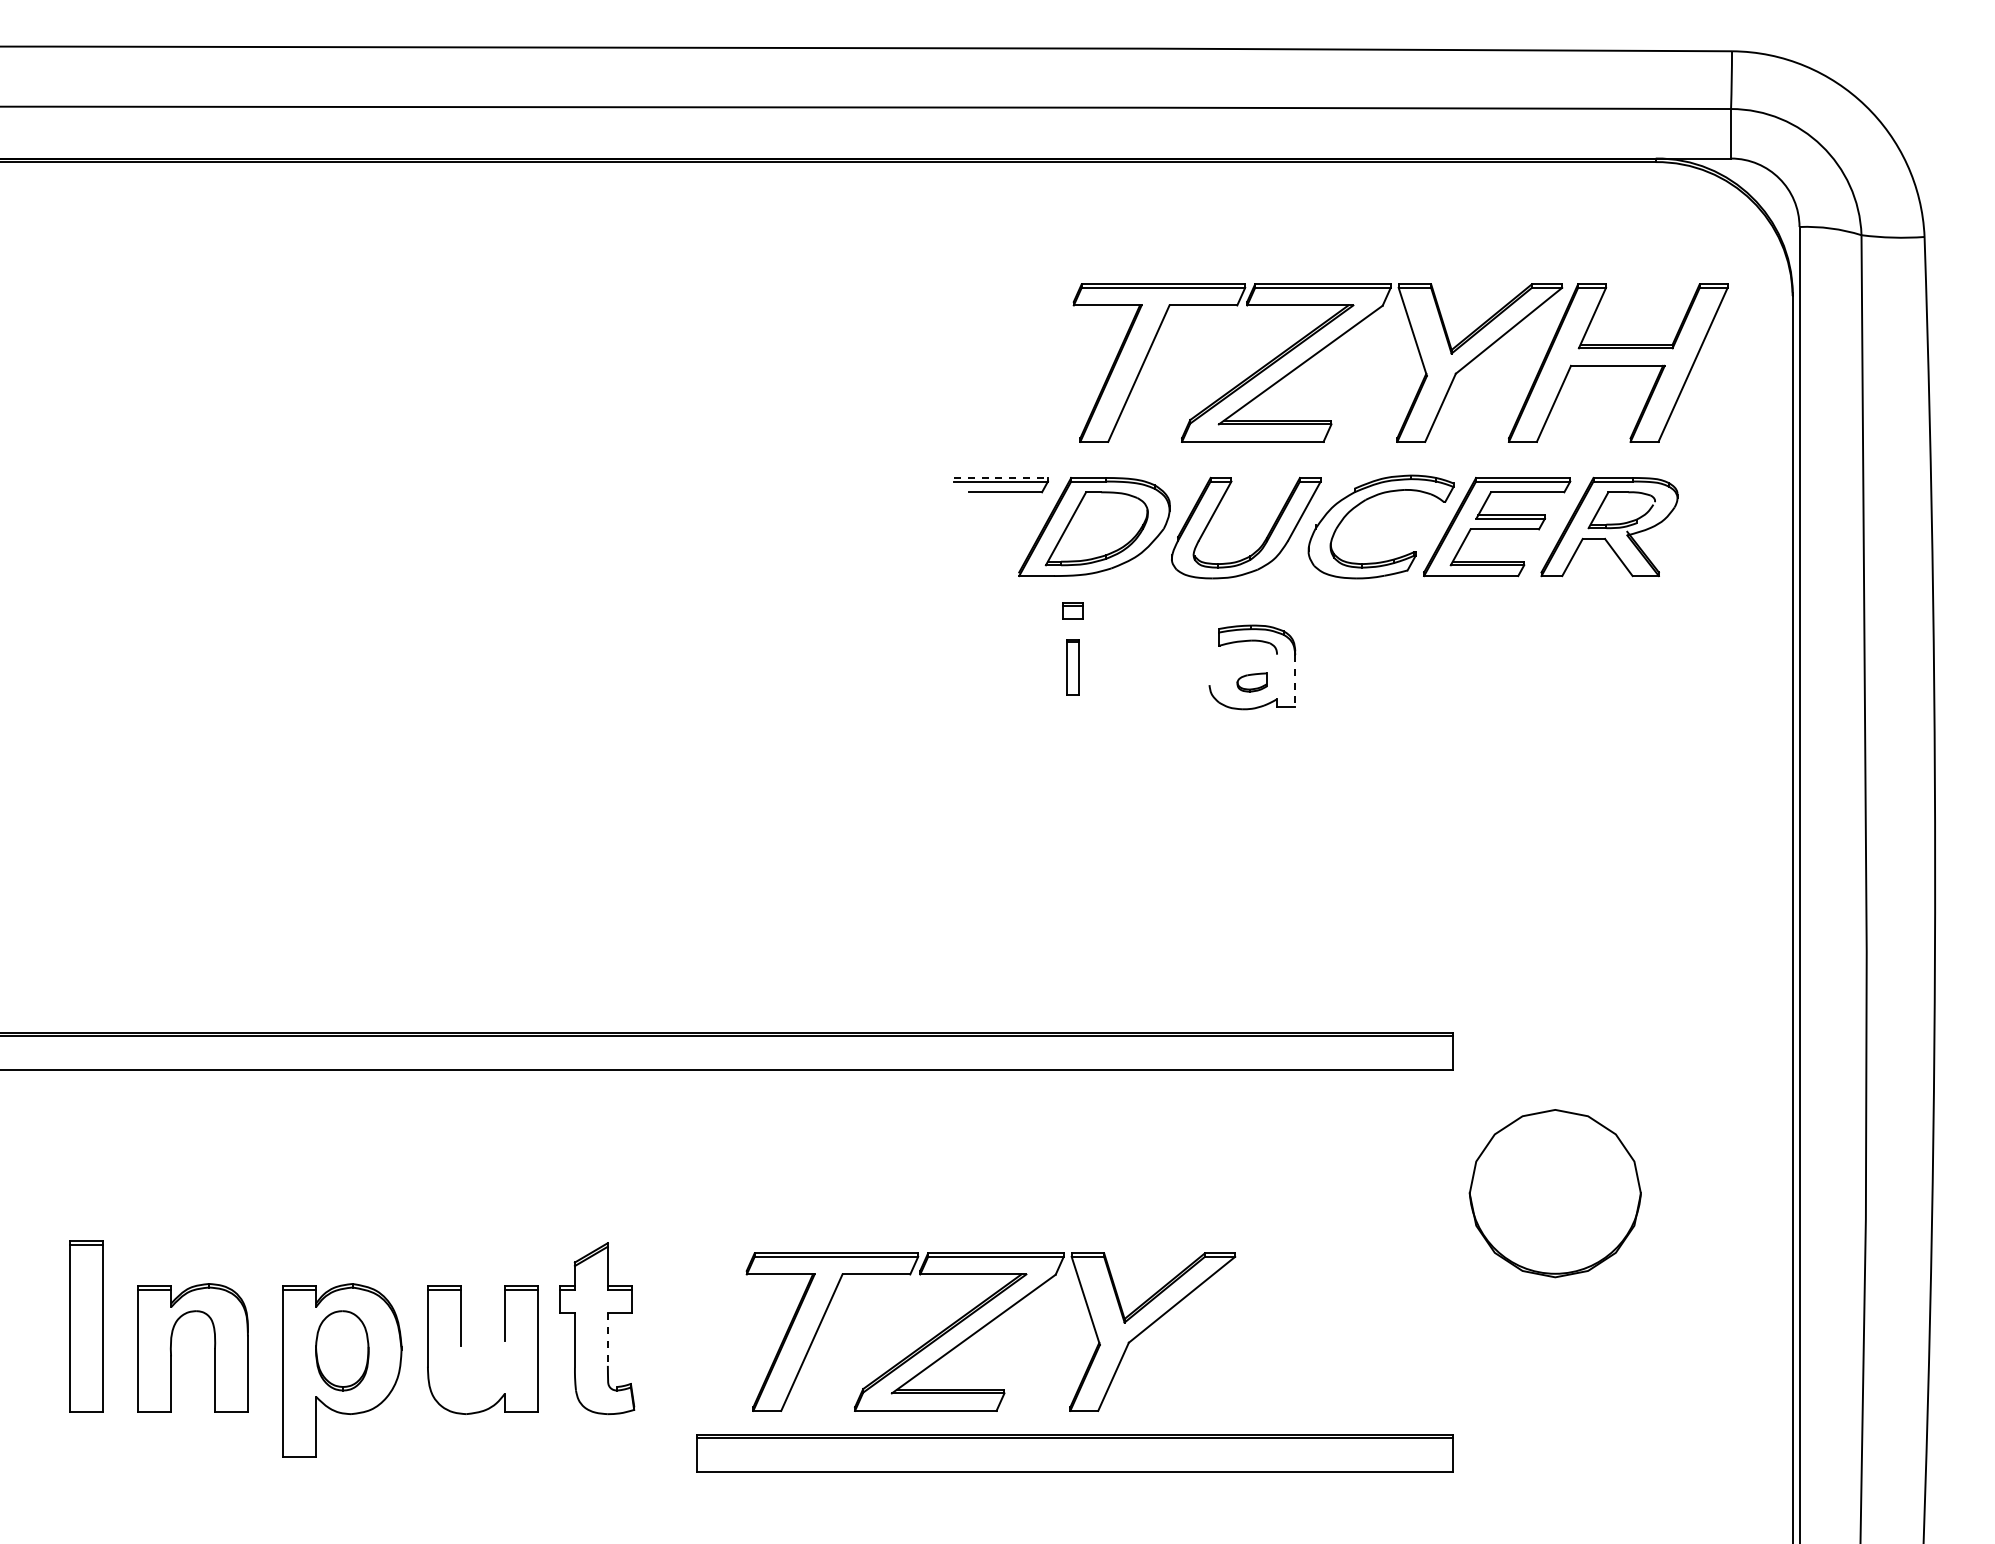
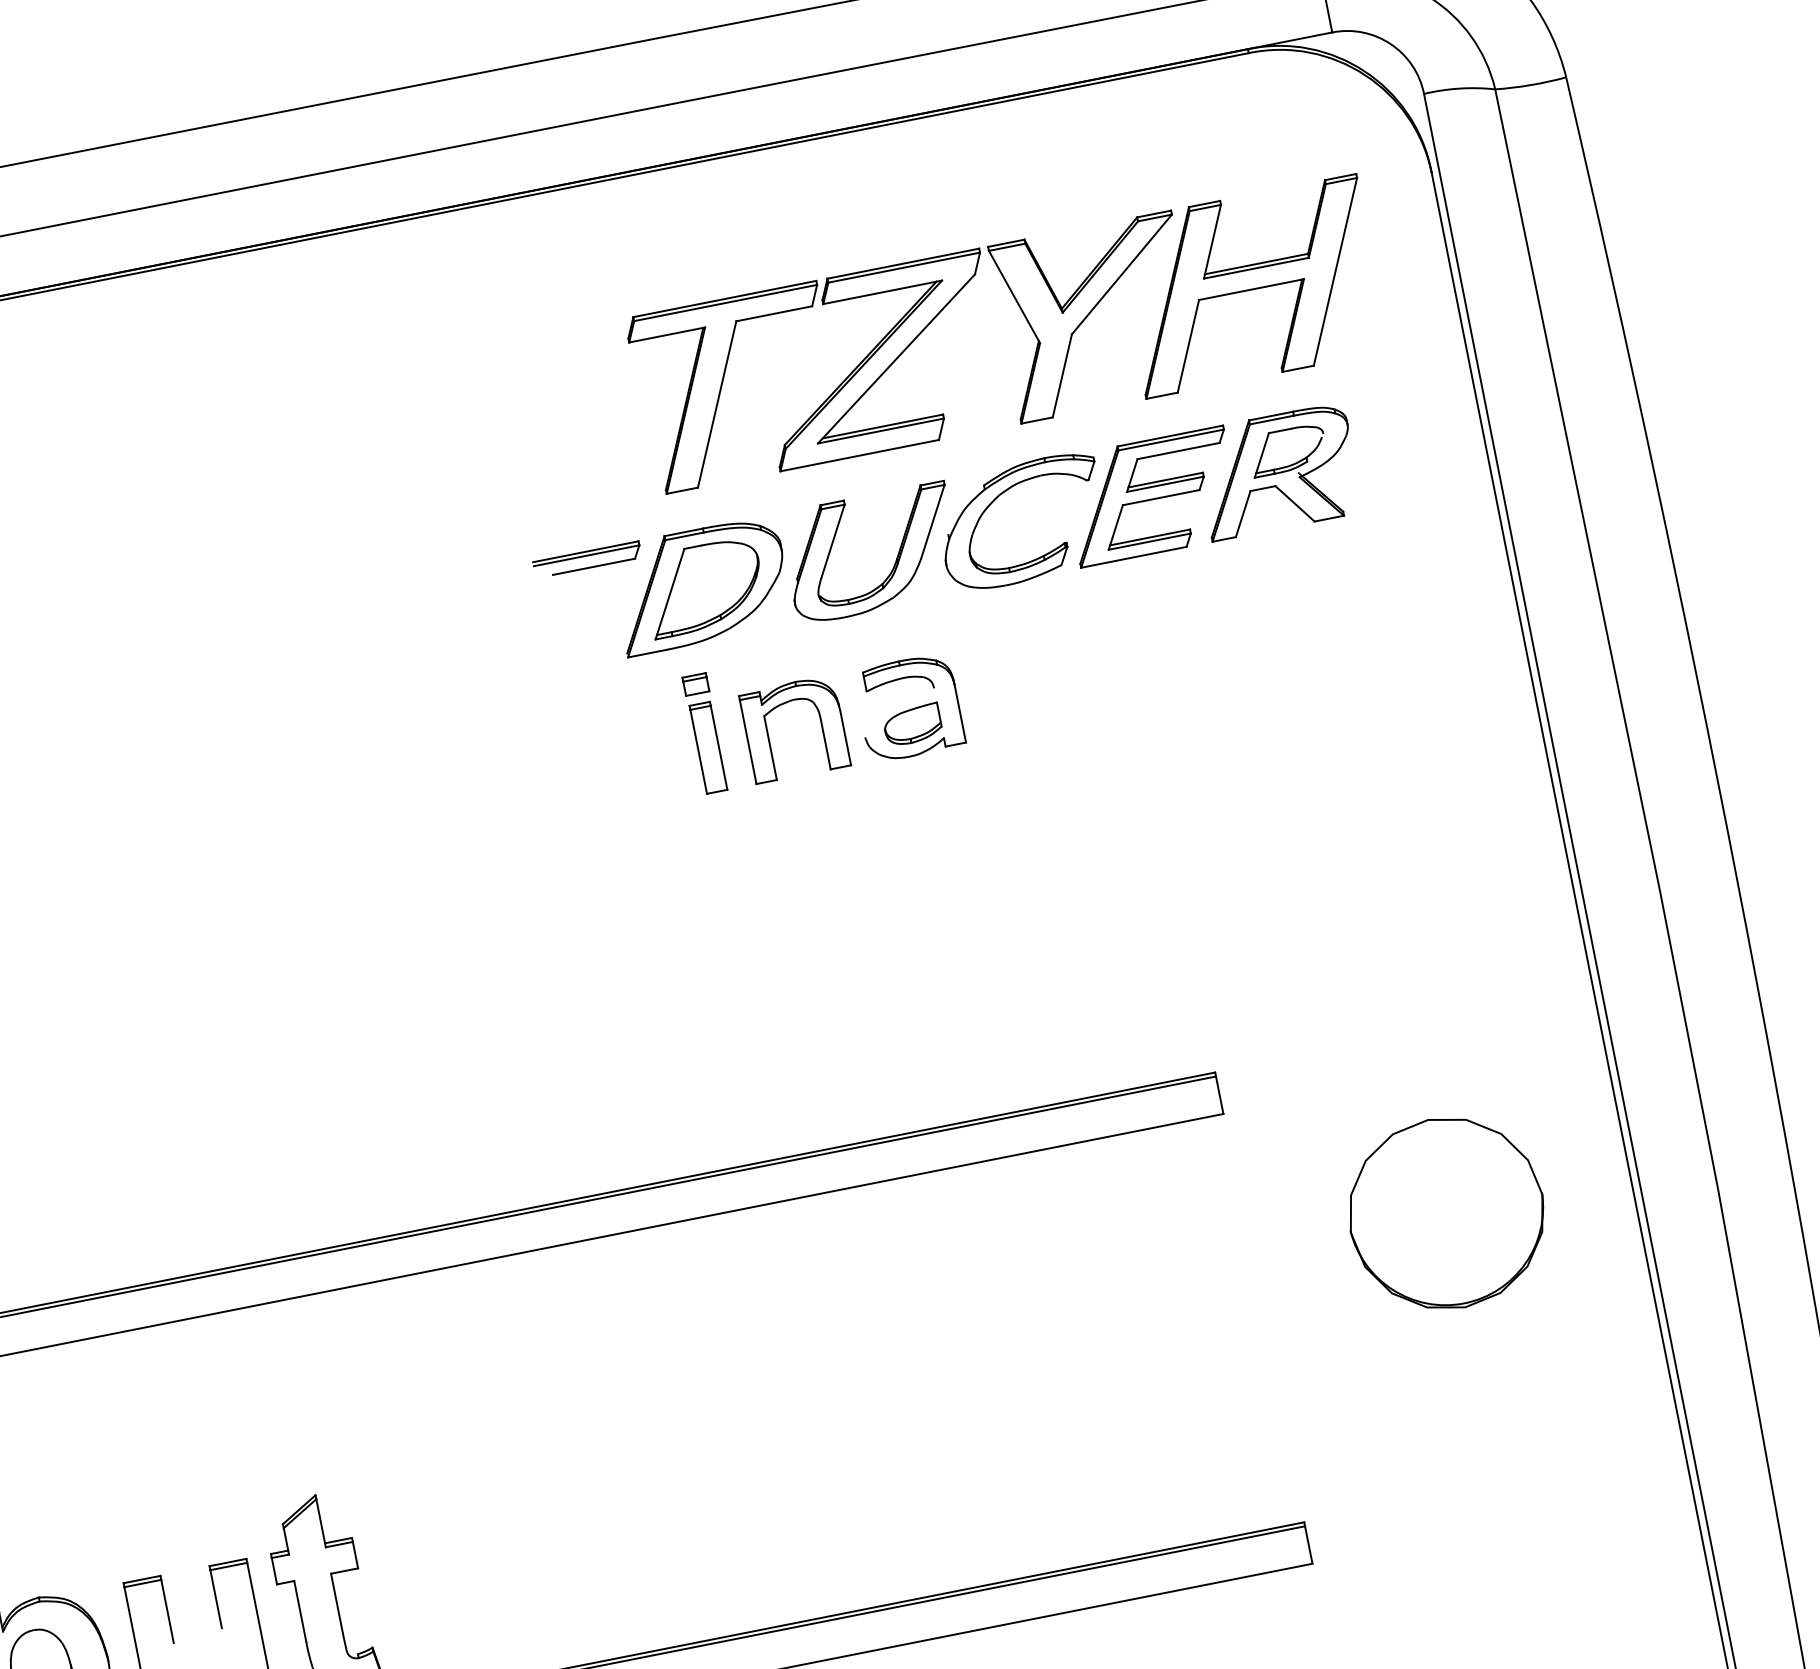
line: (1001, 477) -> (586, 551), dashed -> solid
part: (1144, 643) -> (783, 705), added
part: (1072, 667) -> (707, 748), size x1.43
line: (1295, 680) -> (960, 713), dashed -> solid
part: (1251, 682) -> (911, 725), size x1.67
part: (1554, 1193) -> (1445, 1213), moved
part: (986, 1326) -> (757, 1504), removed
line: (607, 1340) -> (336, 1604), dashed -> solid

